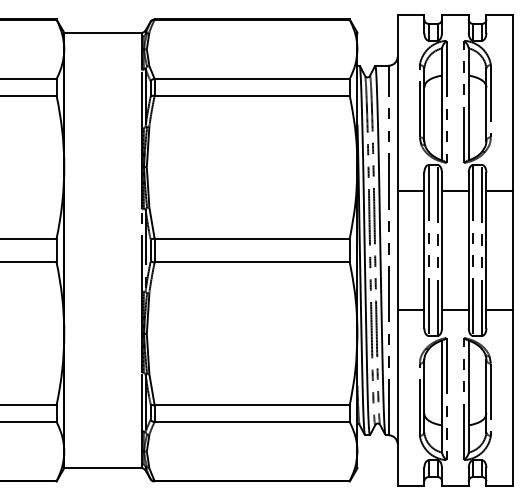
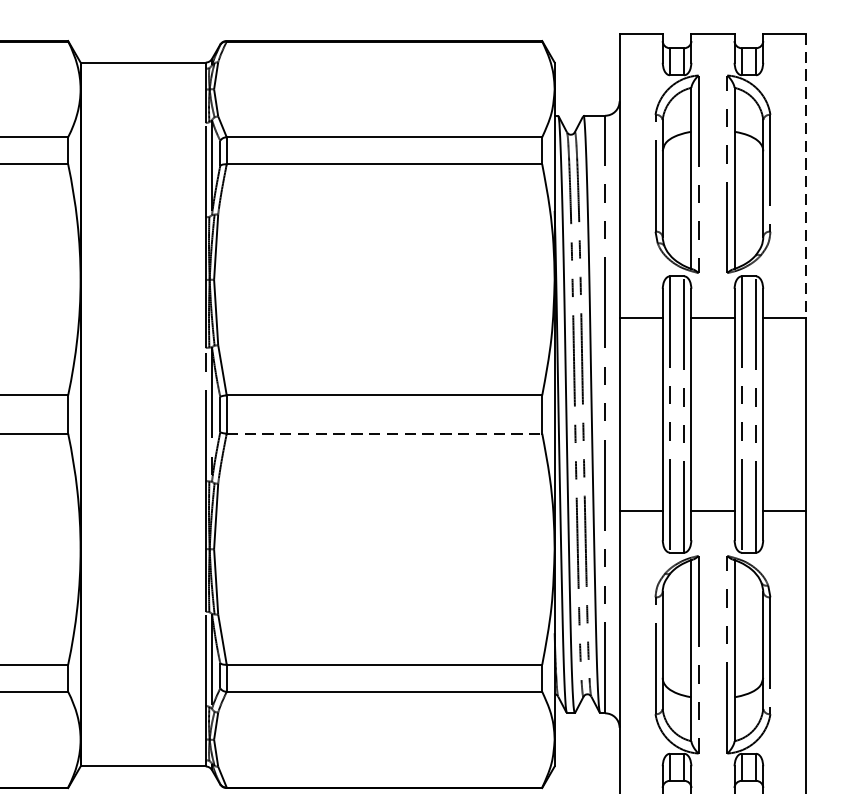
line: (513, 102) -> (806, 175), solid -> dashed
line: (252, 262) -> (384, 433), solid -> dashed

